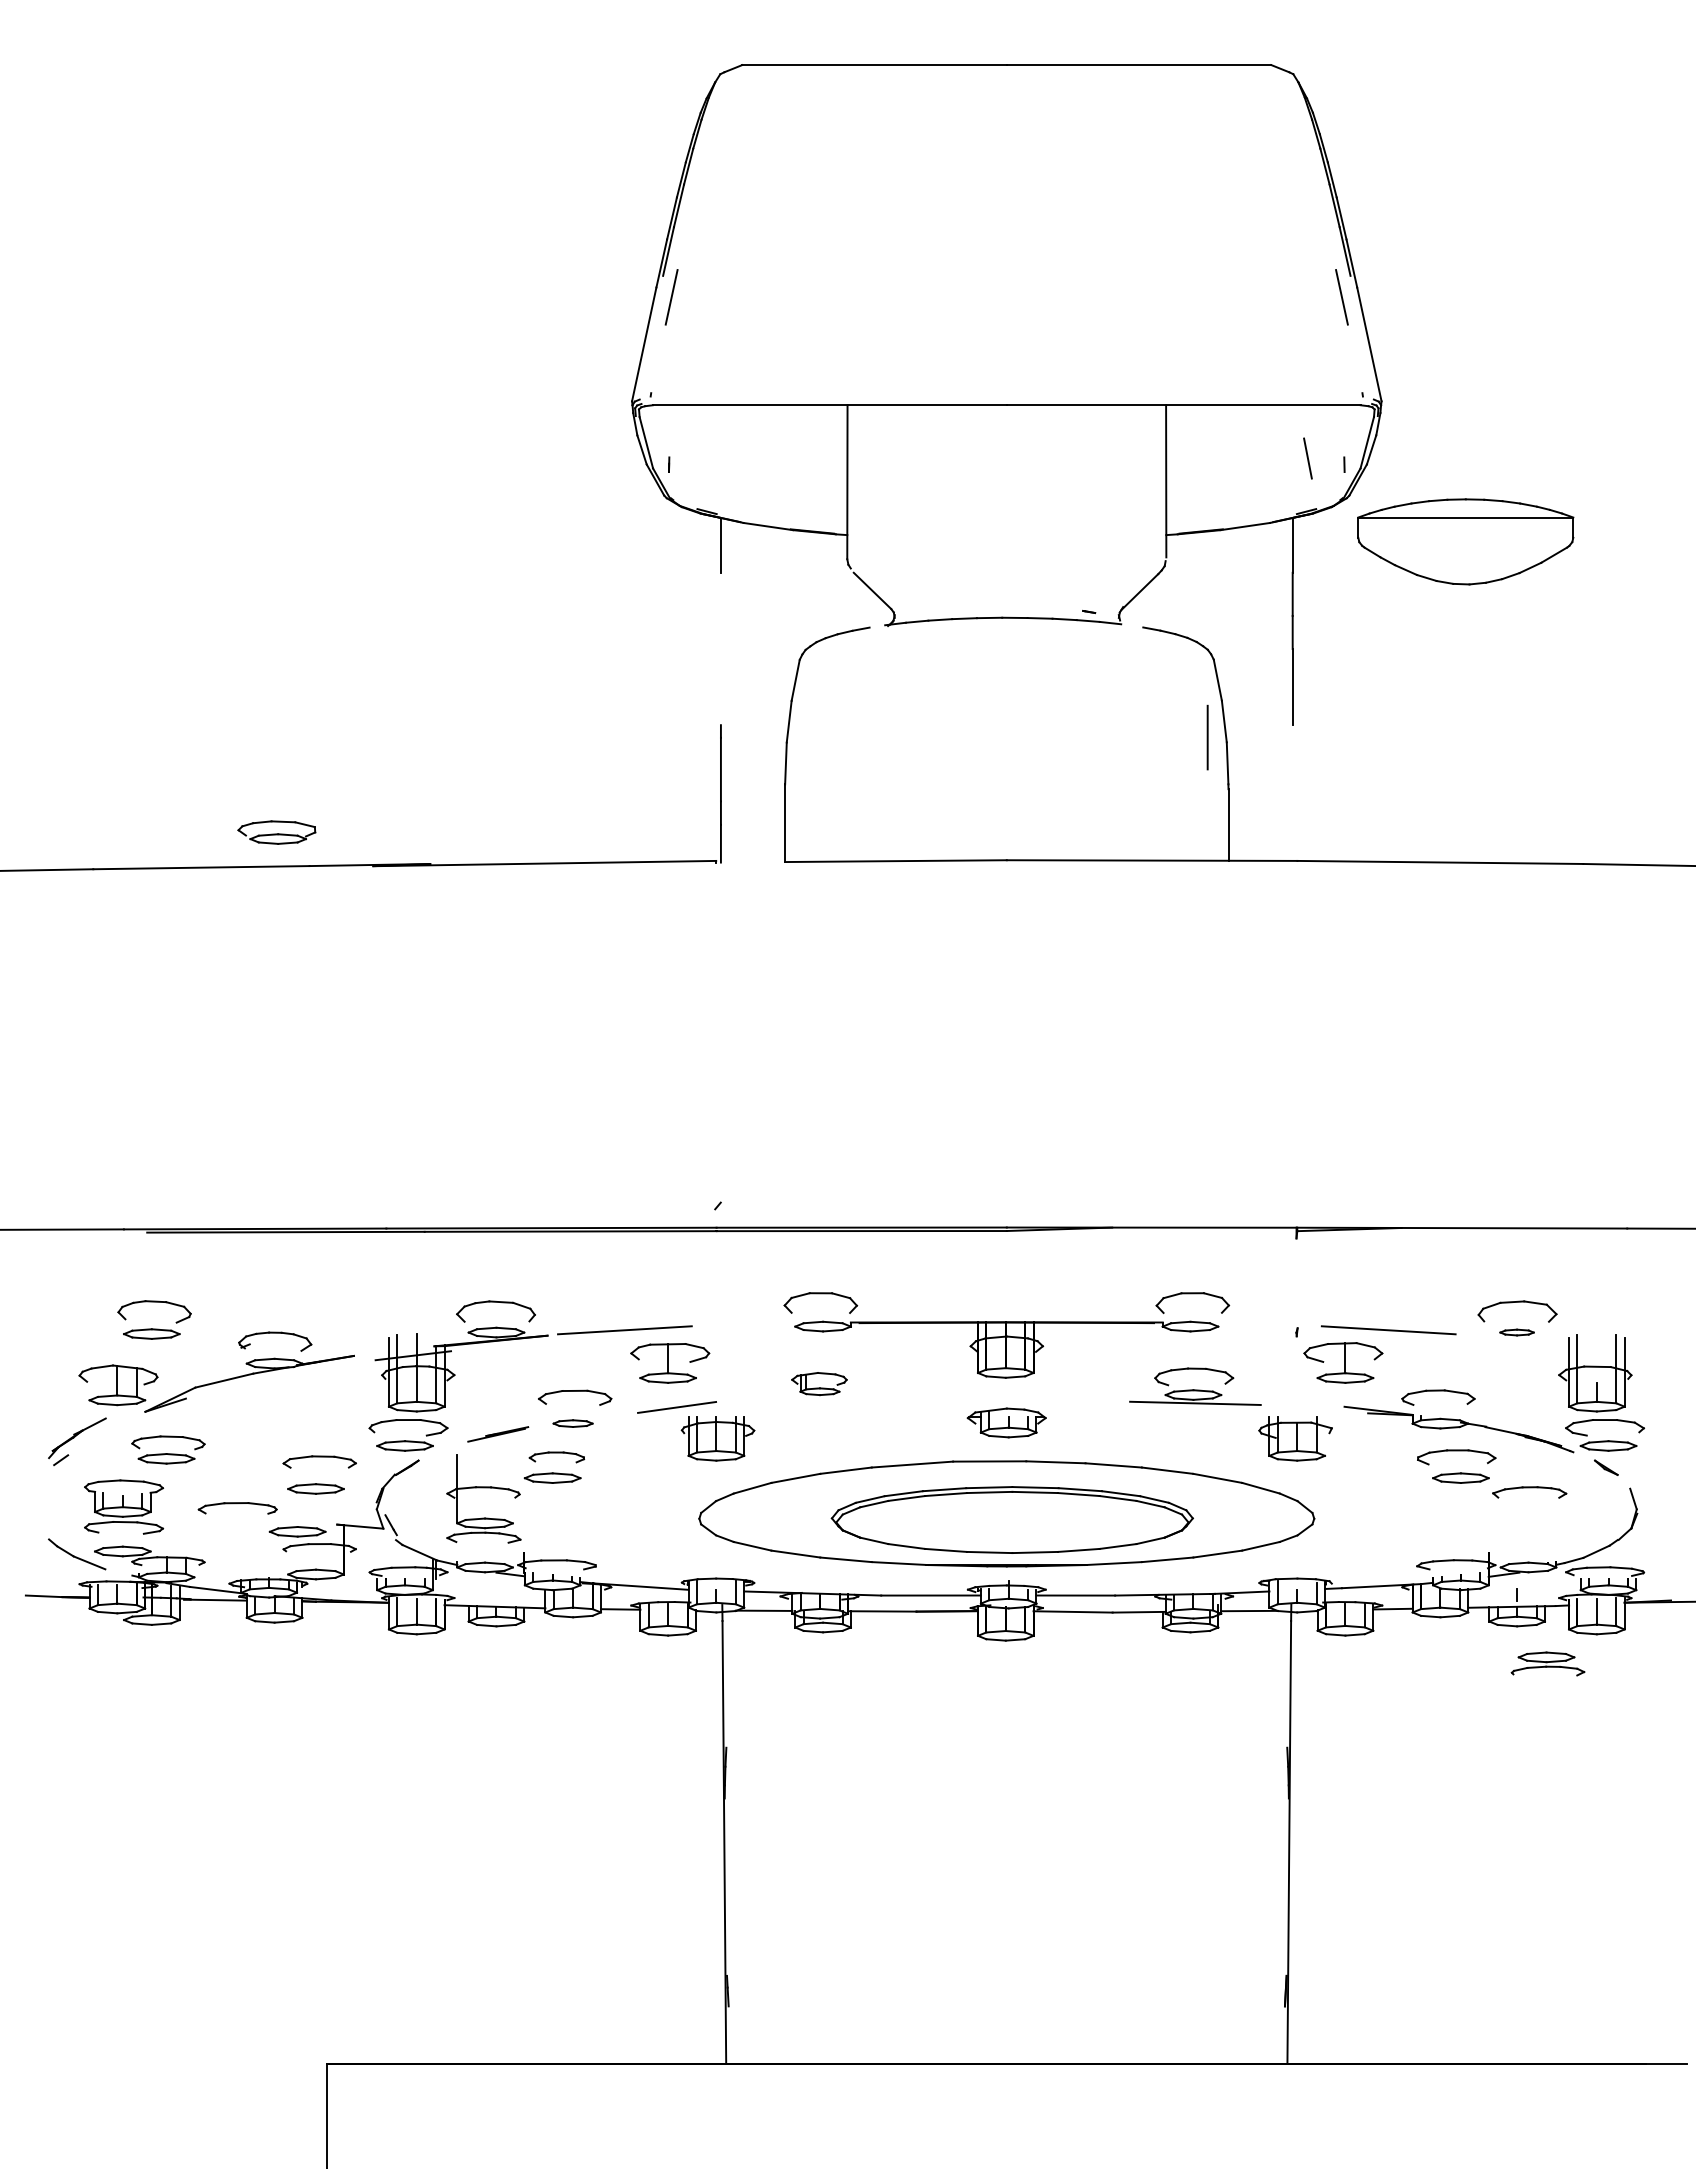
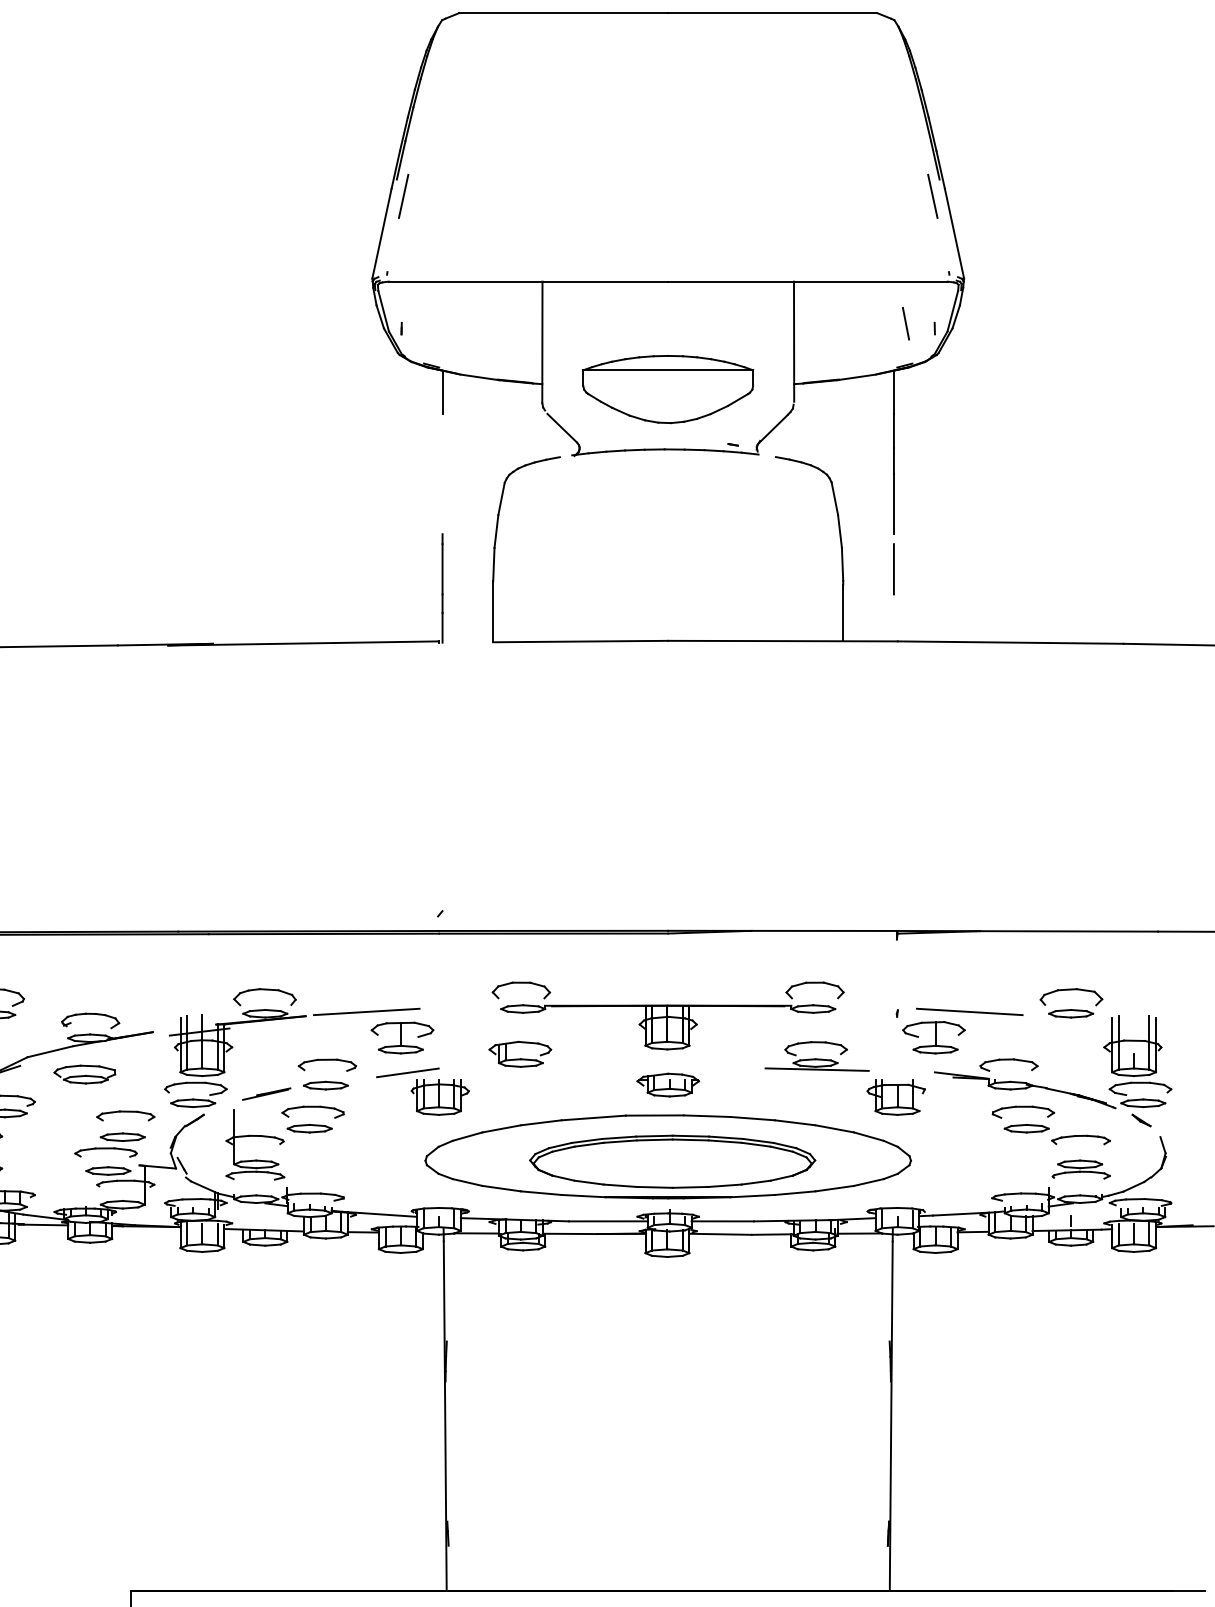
part: (1465, 541) -> (667, 389), moved
line: (1207, 737) -> (893, 569), moved
part: (276, 832) -> (84, 1074), moved
part: (1516, 1332) -> (1070, 1013), size x1.67
part: (819, 1383) -> (520, 1053), size x1.43
part: (572, 1423) -> (325, 1085), size x1.43
part: (556, 1457) -> (312, 1112), size x1.43
part: (237, 1508) -> (105, 1152), moved
part: (1547, 1663) -> (1080, 1169), moved

